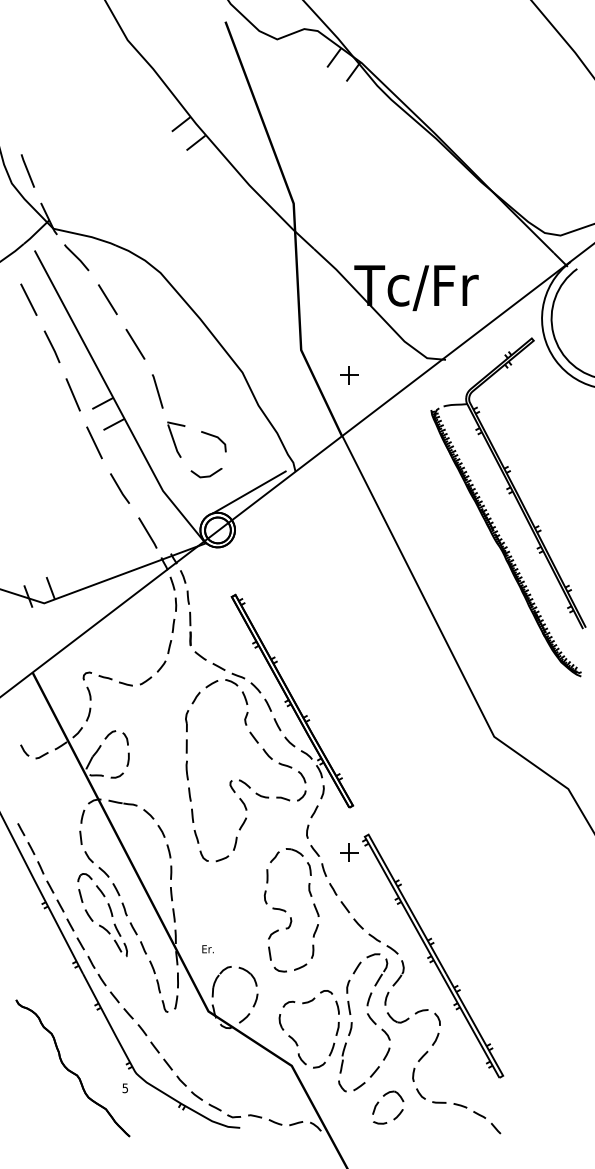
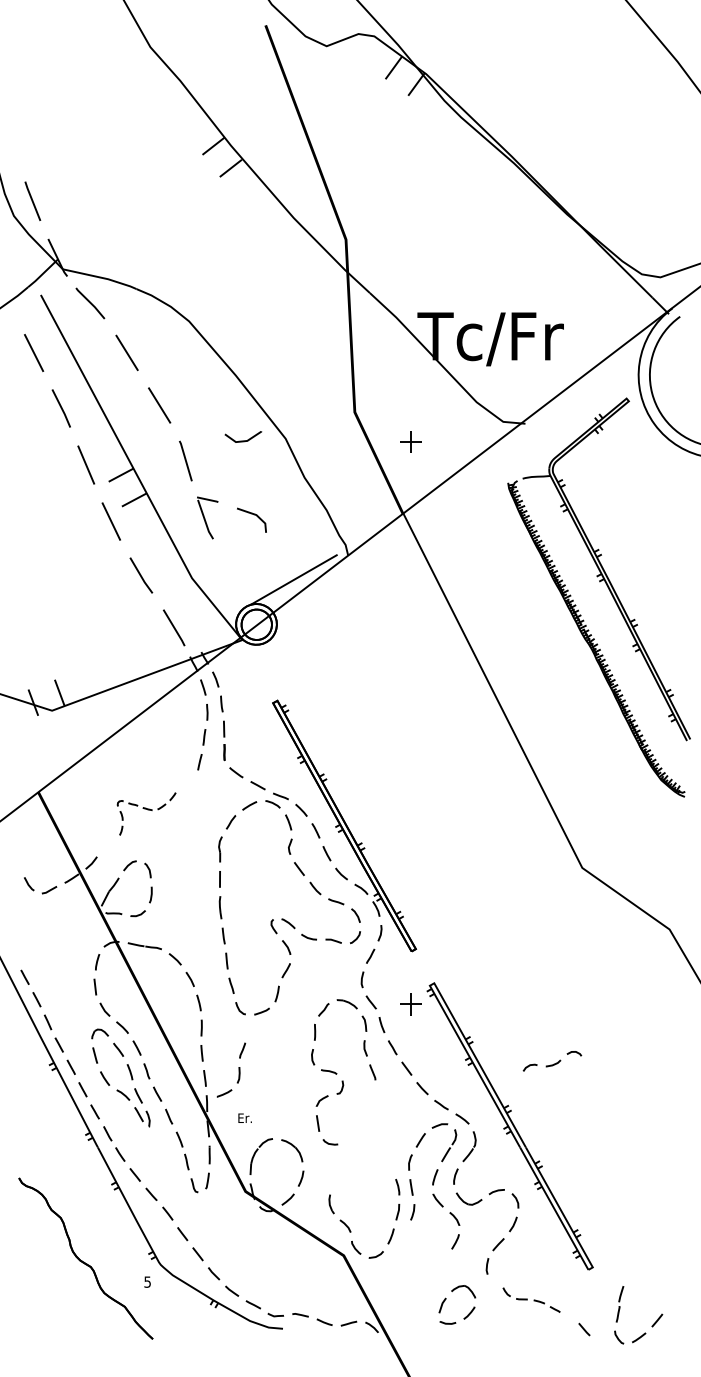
line: (206, 475) -> (243, 439), moved
part: (124, 690) -> (146, 813), size x0.6
part: (306, 947) -> (231, 1070), moved
part: (307, 998) -> (551, 1060), moved
part: (369, 1076) -> (650, 1325), moved
part: (451, 1103) -> (531, 1300), size x0.7

